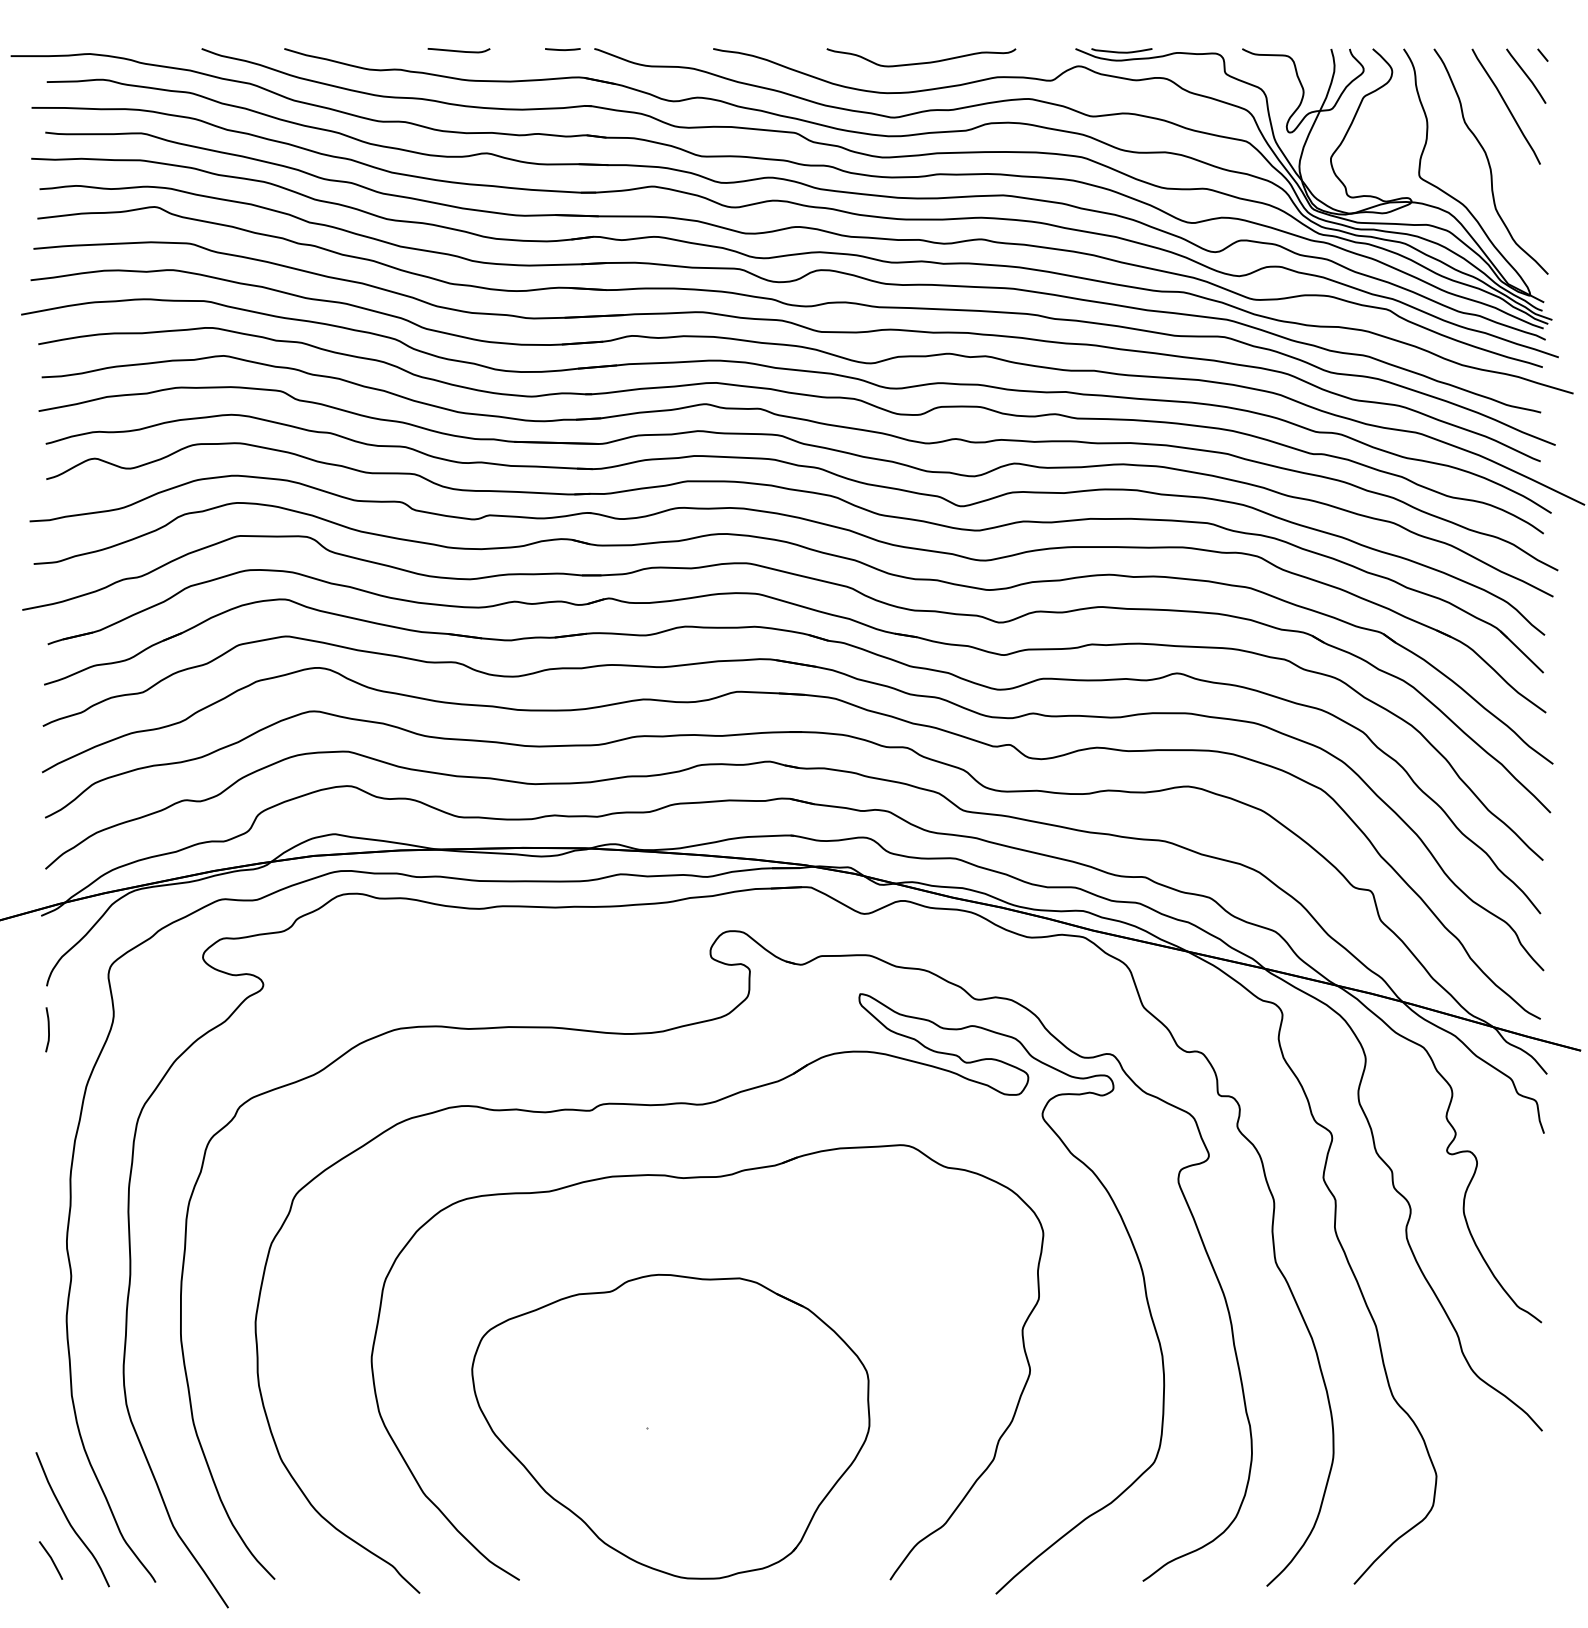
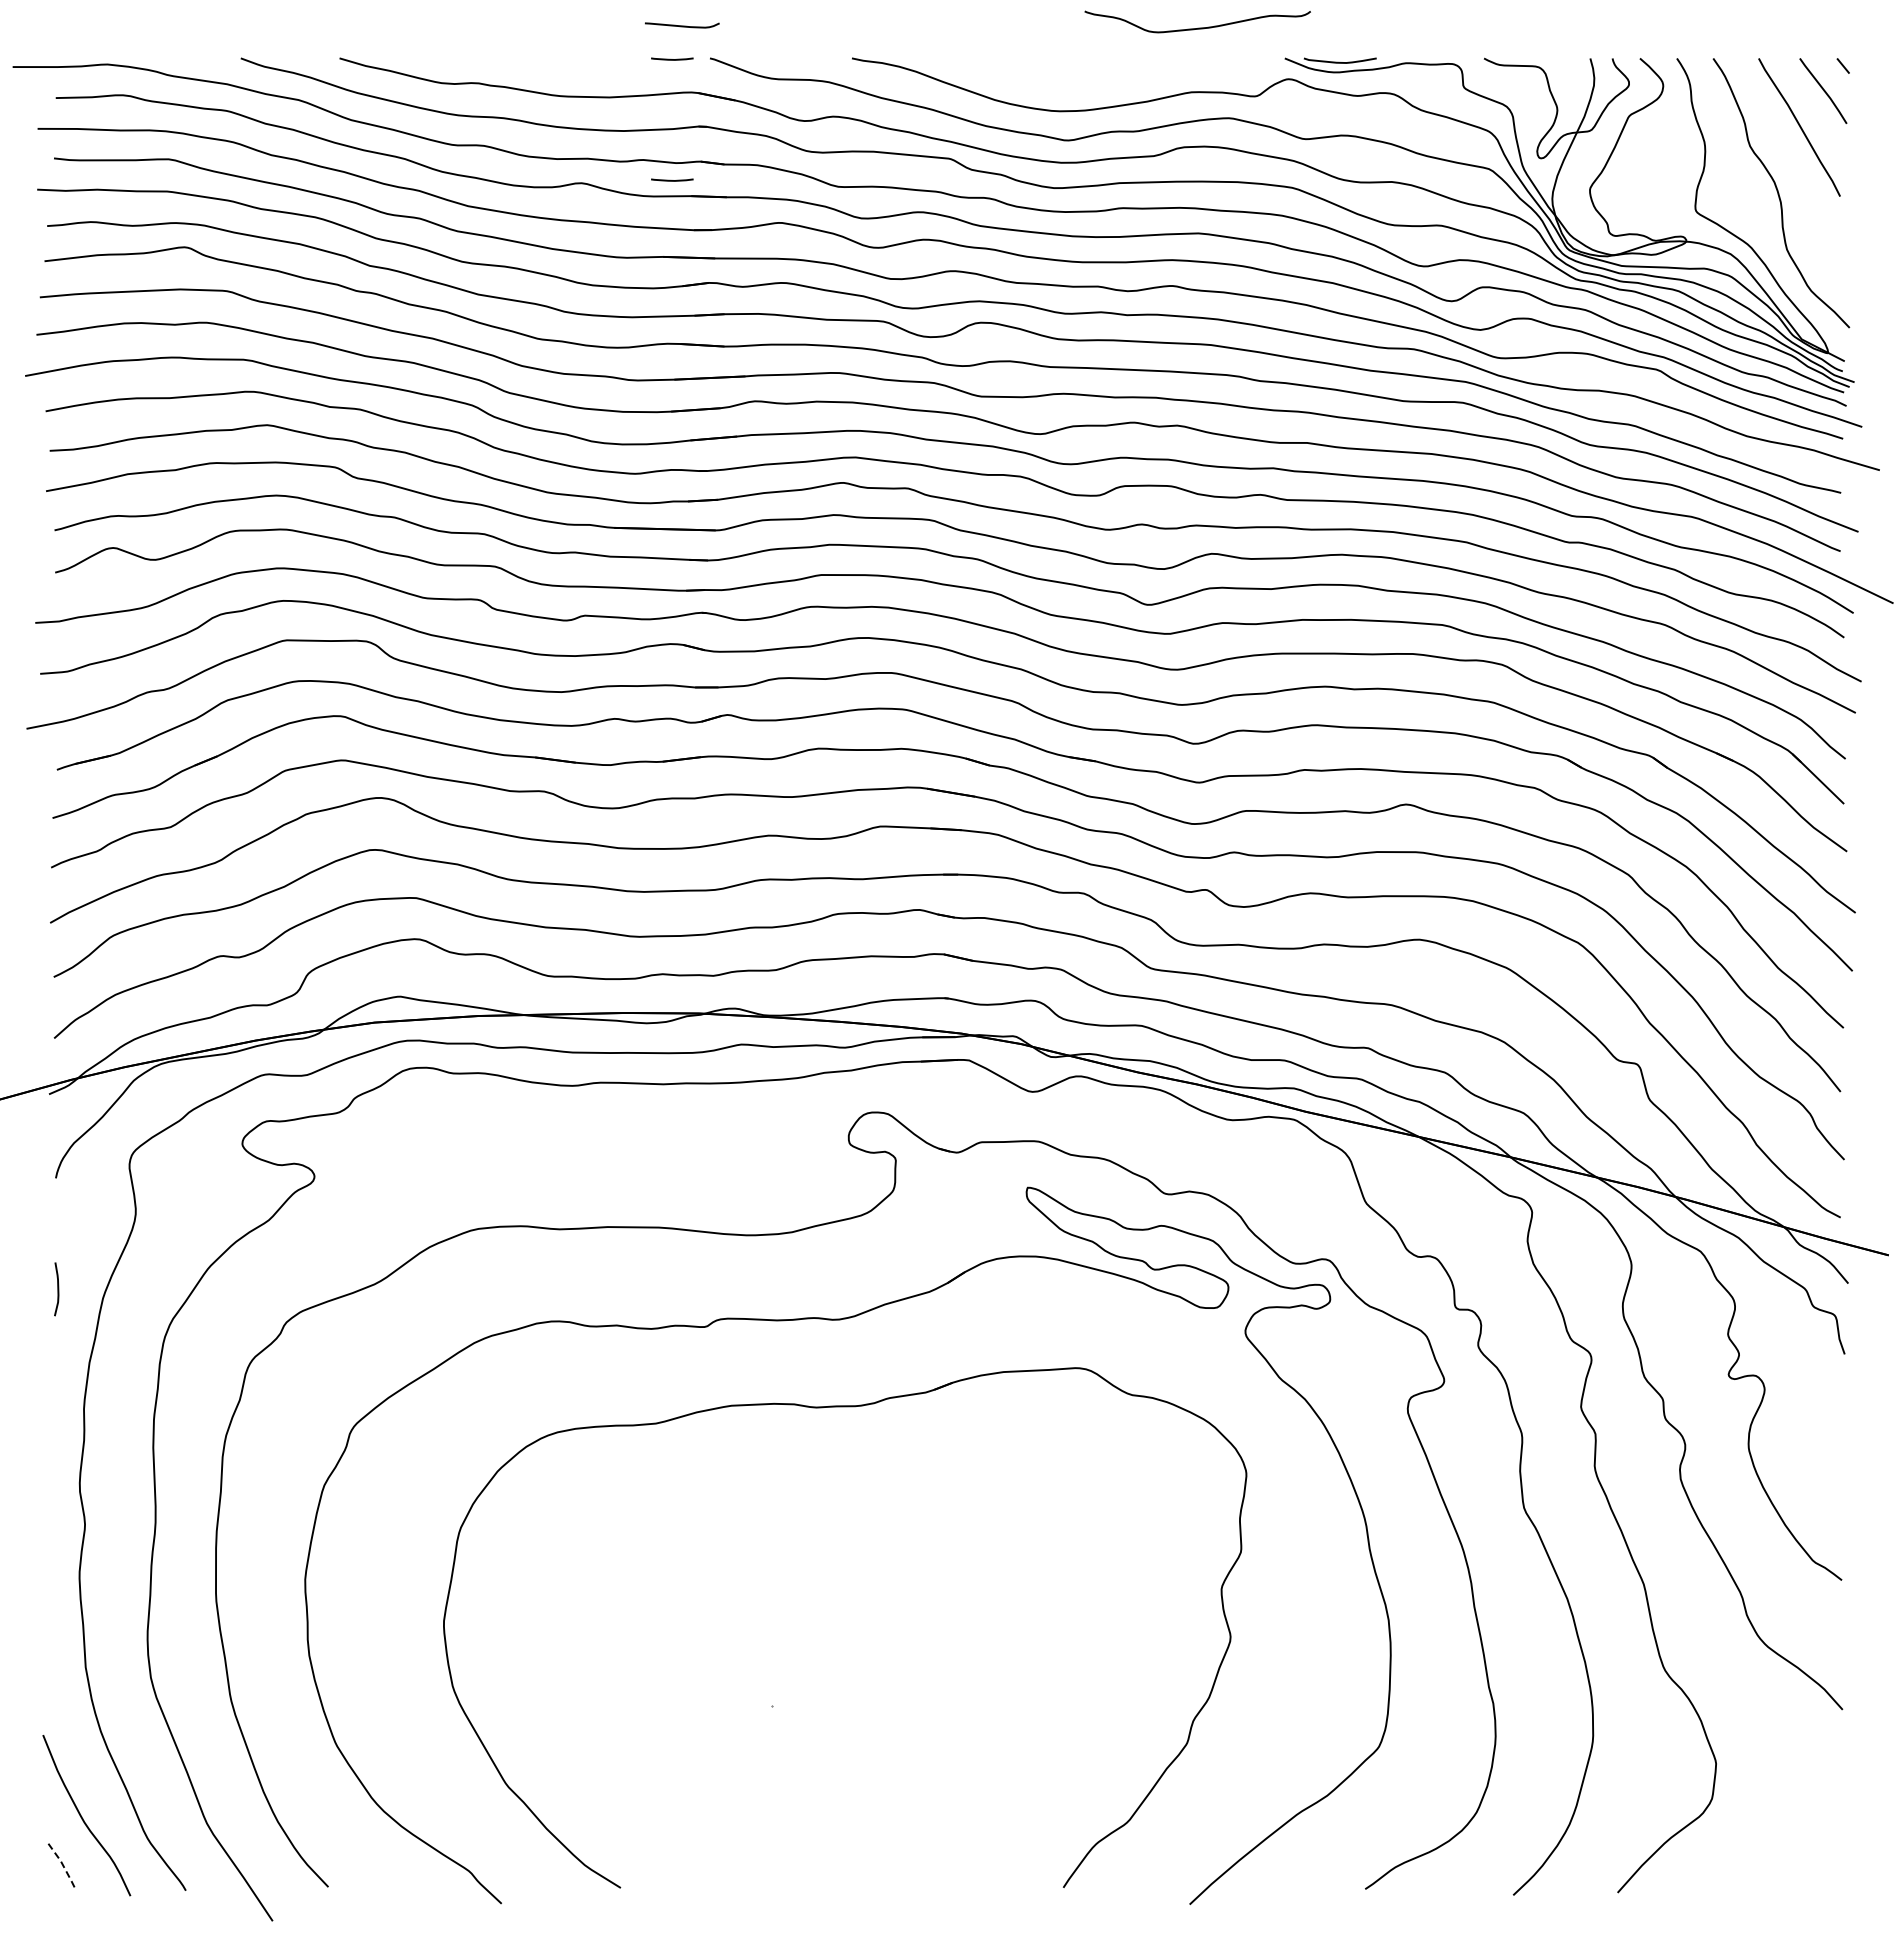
curve: (459, 50) -> (682, 25), moved
curve: (922, 62) -> (1198, 27), moved
line: (562, 151) -> (672, 180), added
curve: (48, 1029) -> (57, 1289), moved
part: (670, 1426) -> (801, 1704), removed
line: (52, 1559) -> (62, 1863), solid -> dashed

